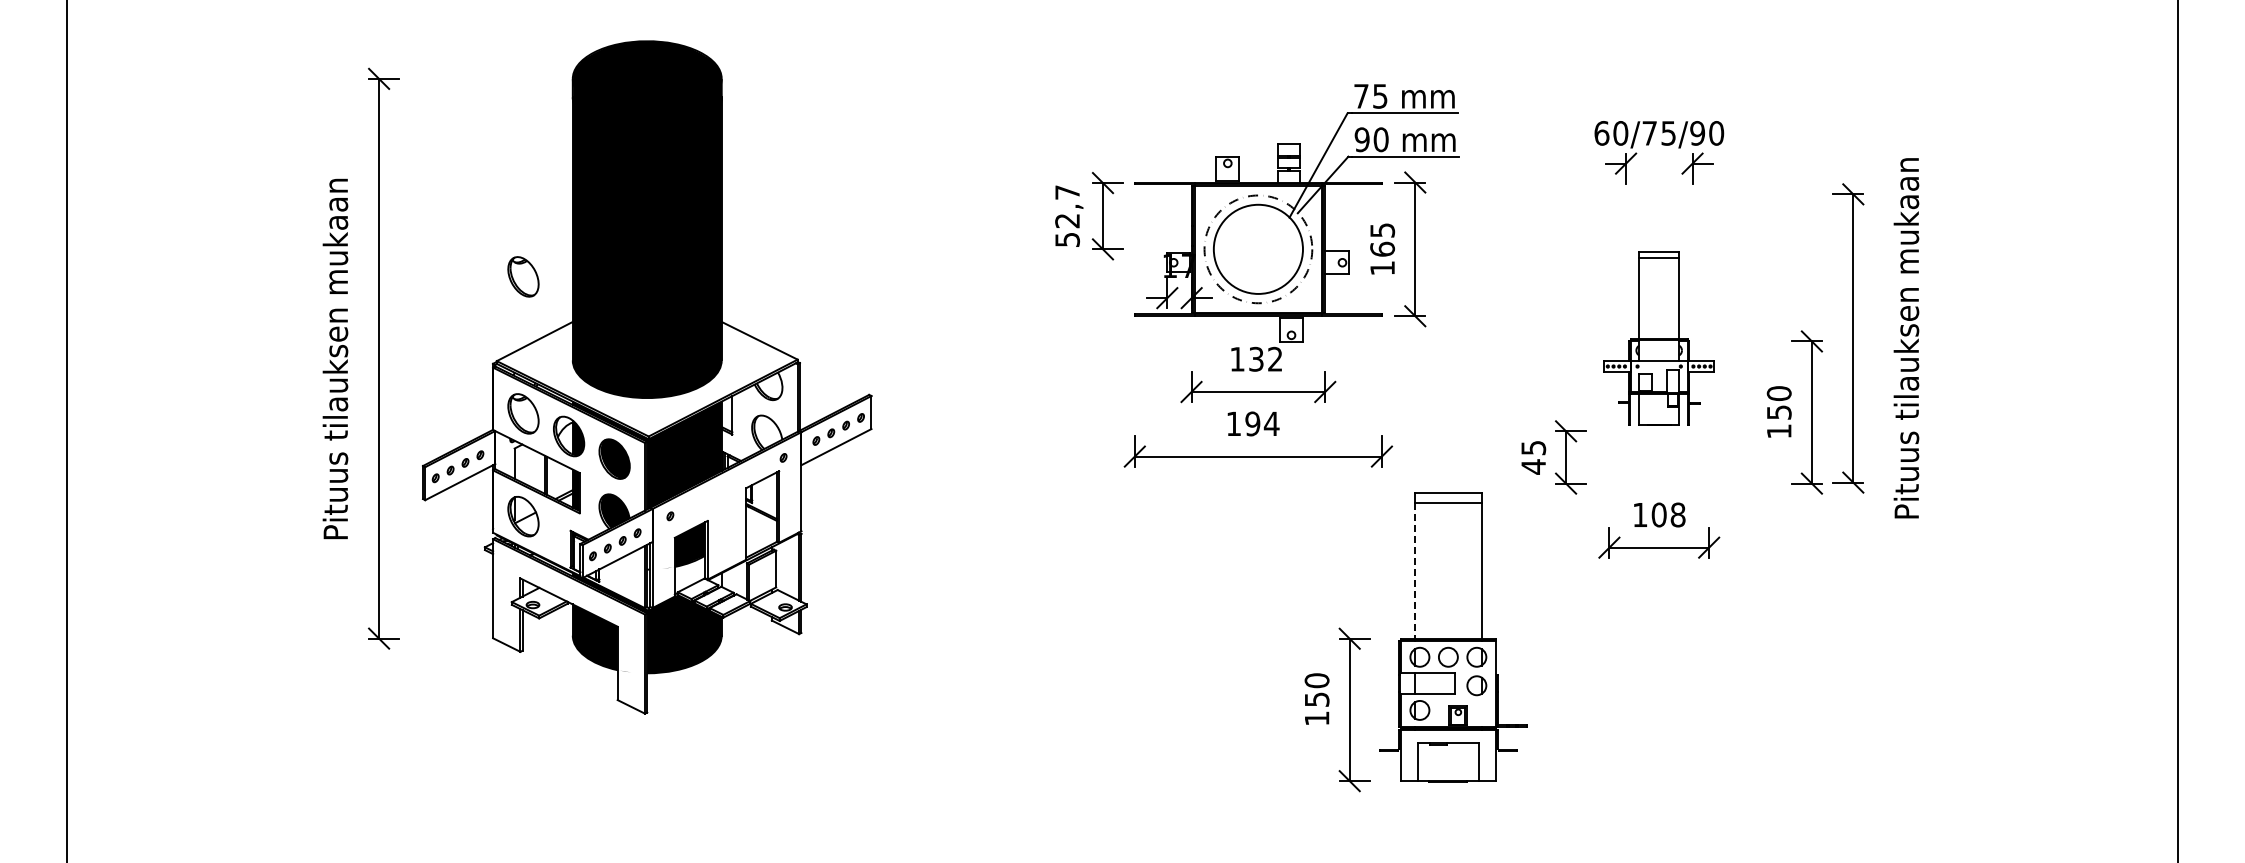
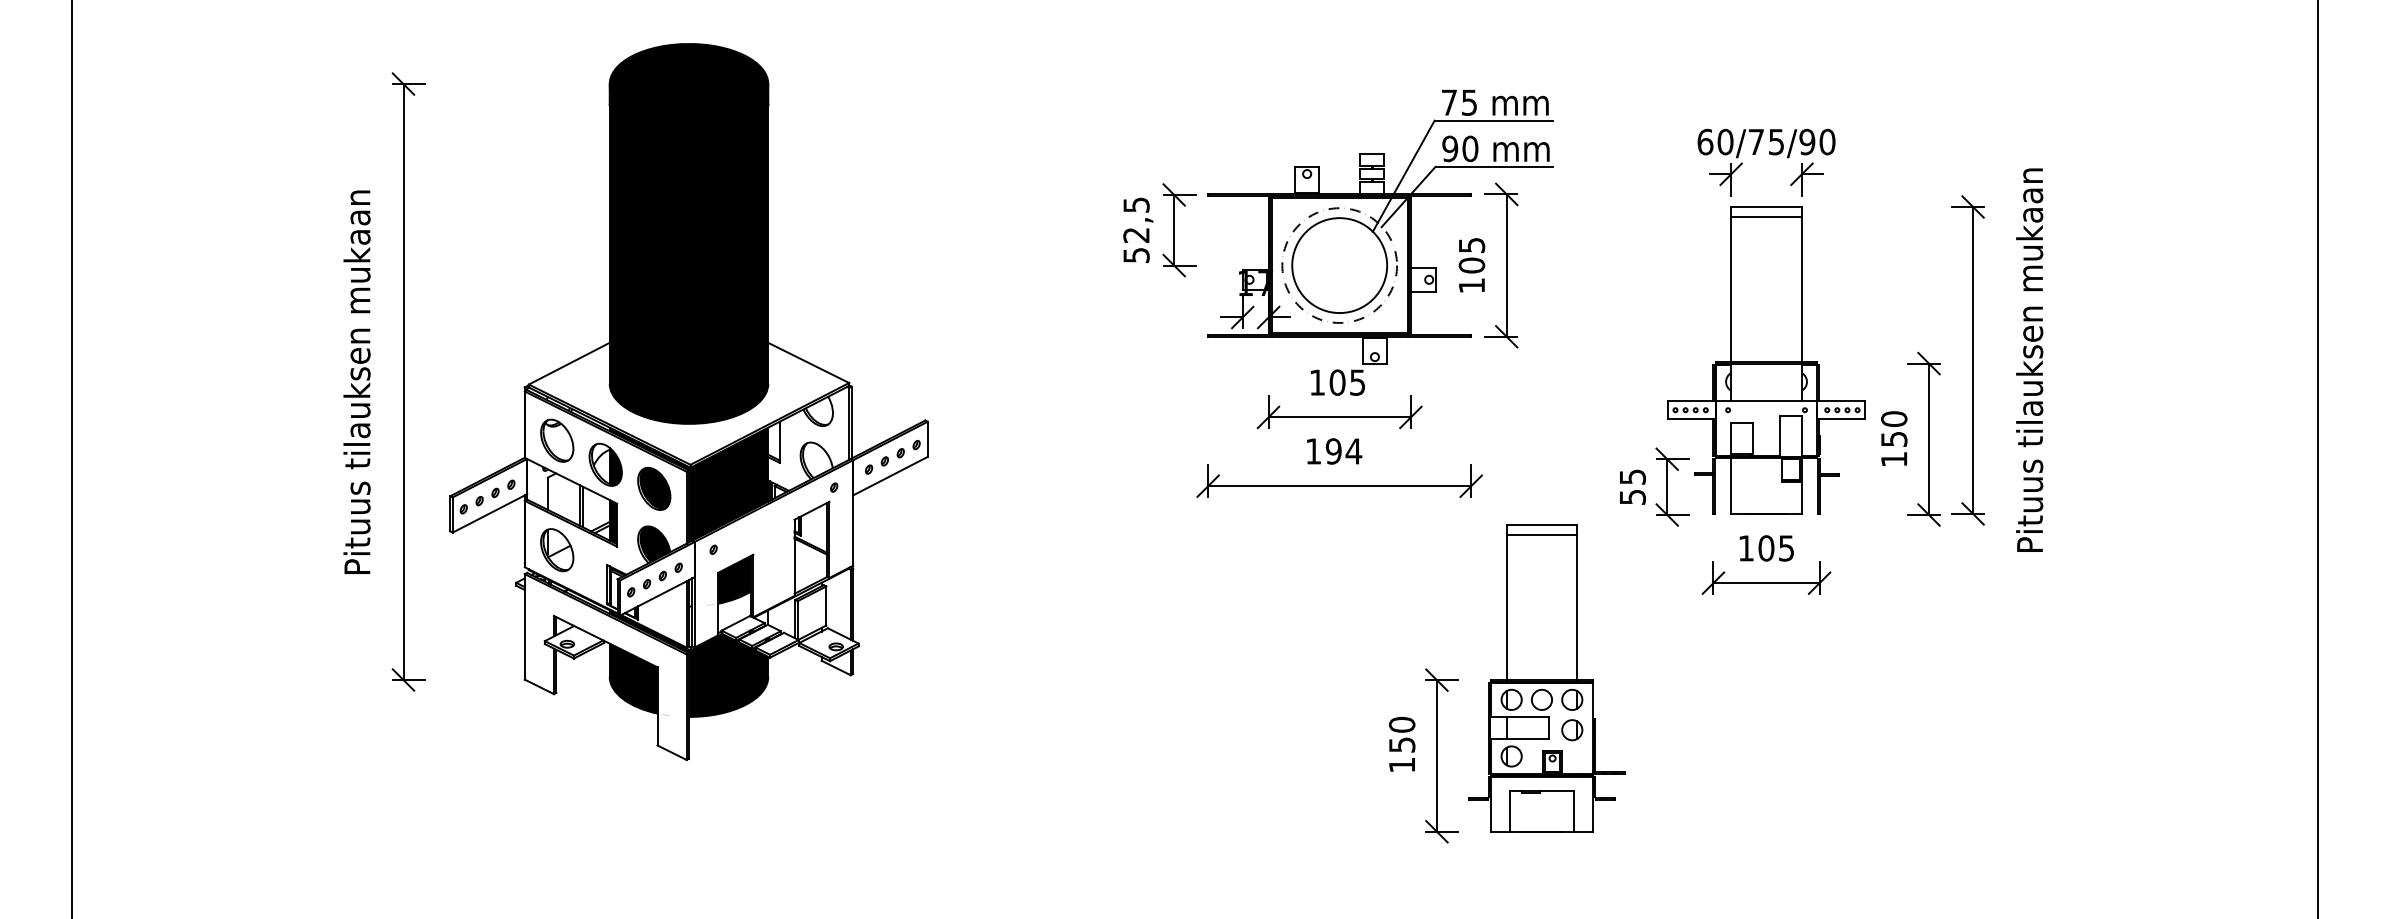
text: (1067, 192) -> (1136, 205), 52,7 -> 52,5
text: (1382, 248) -> (1471, 264), 165 -> 105
part: (523, 276) -> (557, 294), removed
part: (1658, 338) -> (1765, 360), size x1.67
text: (1265, 358) -> (1347, 381), 132 -> 105
text: (1533, 466) -> (1632, 496), 45 -> 55
text: (1677, 514) -> (1785, 547), 108 -> 105
line: (1415, 571) -> (1506, 608), dashed -> solid

